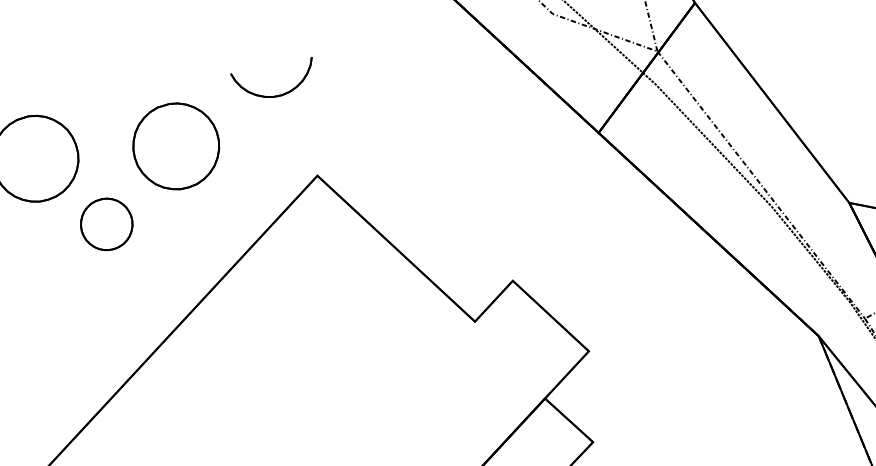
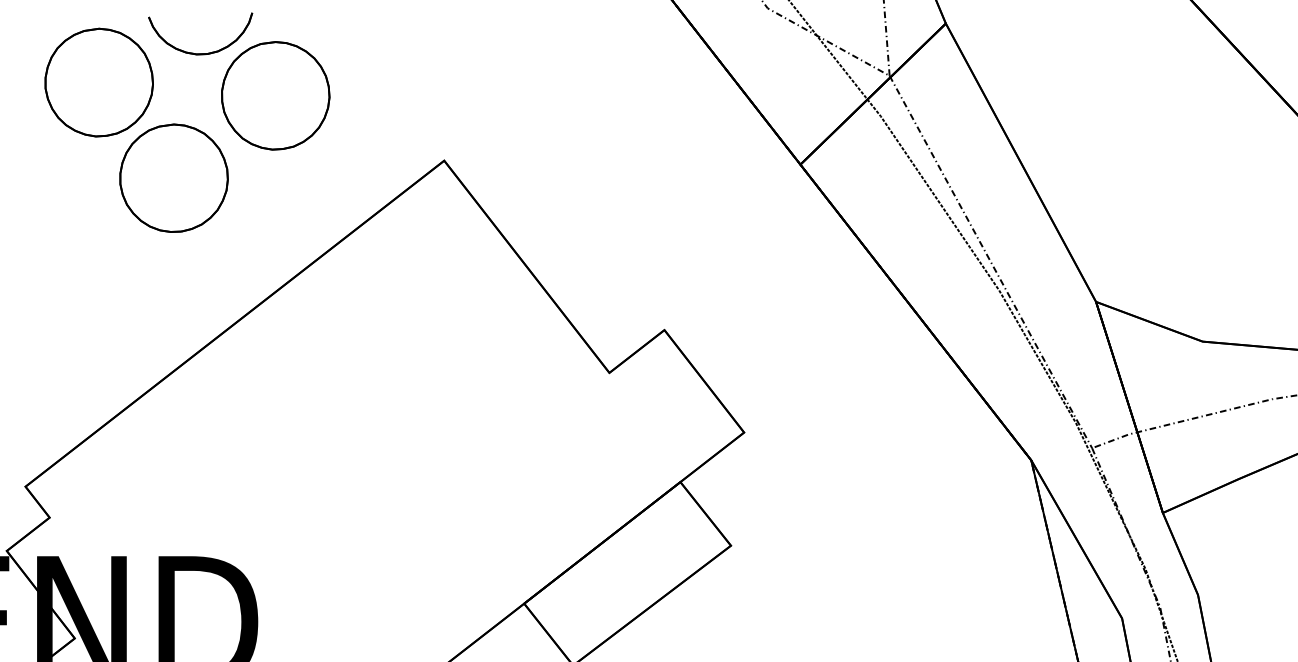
part: (276, 95) -> (200, 53), moved
part: (106, 223) -> (173, 177), size x1.67

